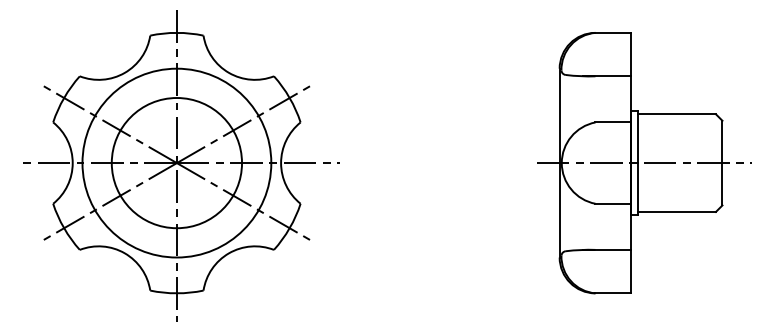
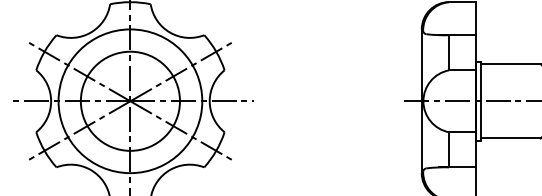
line: (595, 99) -> (449, 52), added
line: (595, 226) -> (449, 149), added

